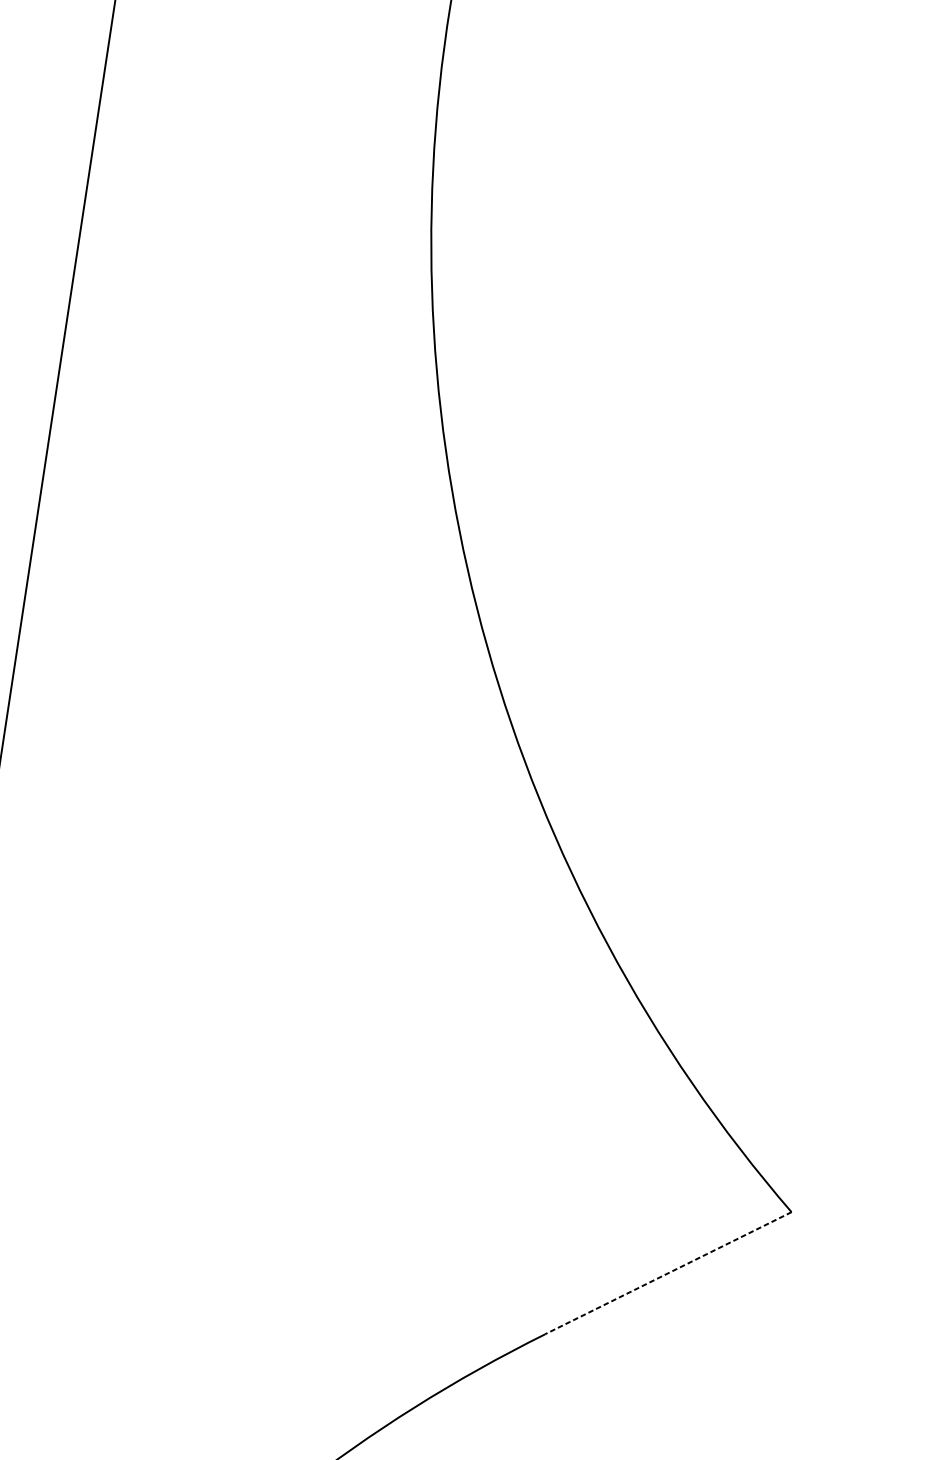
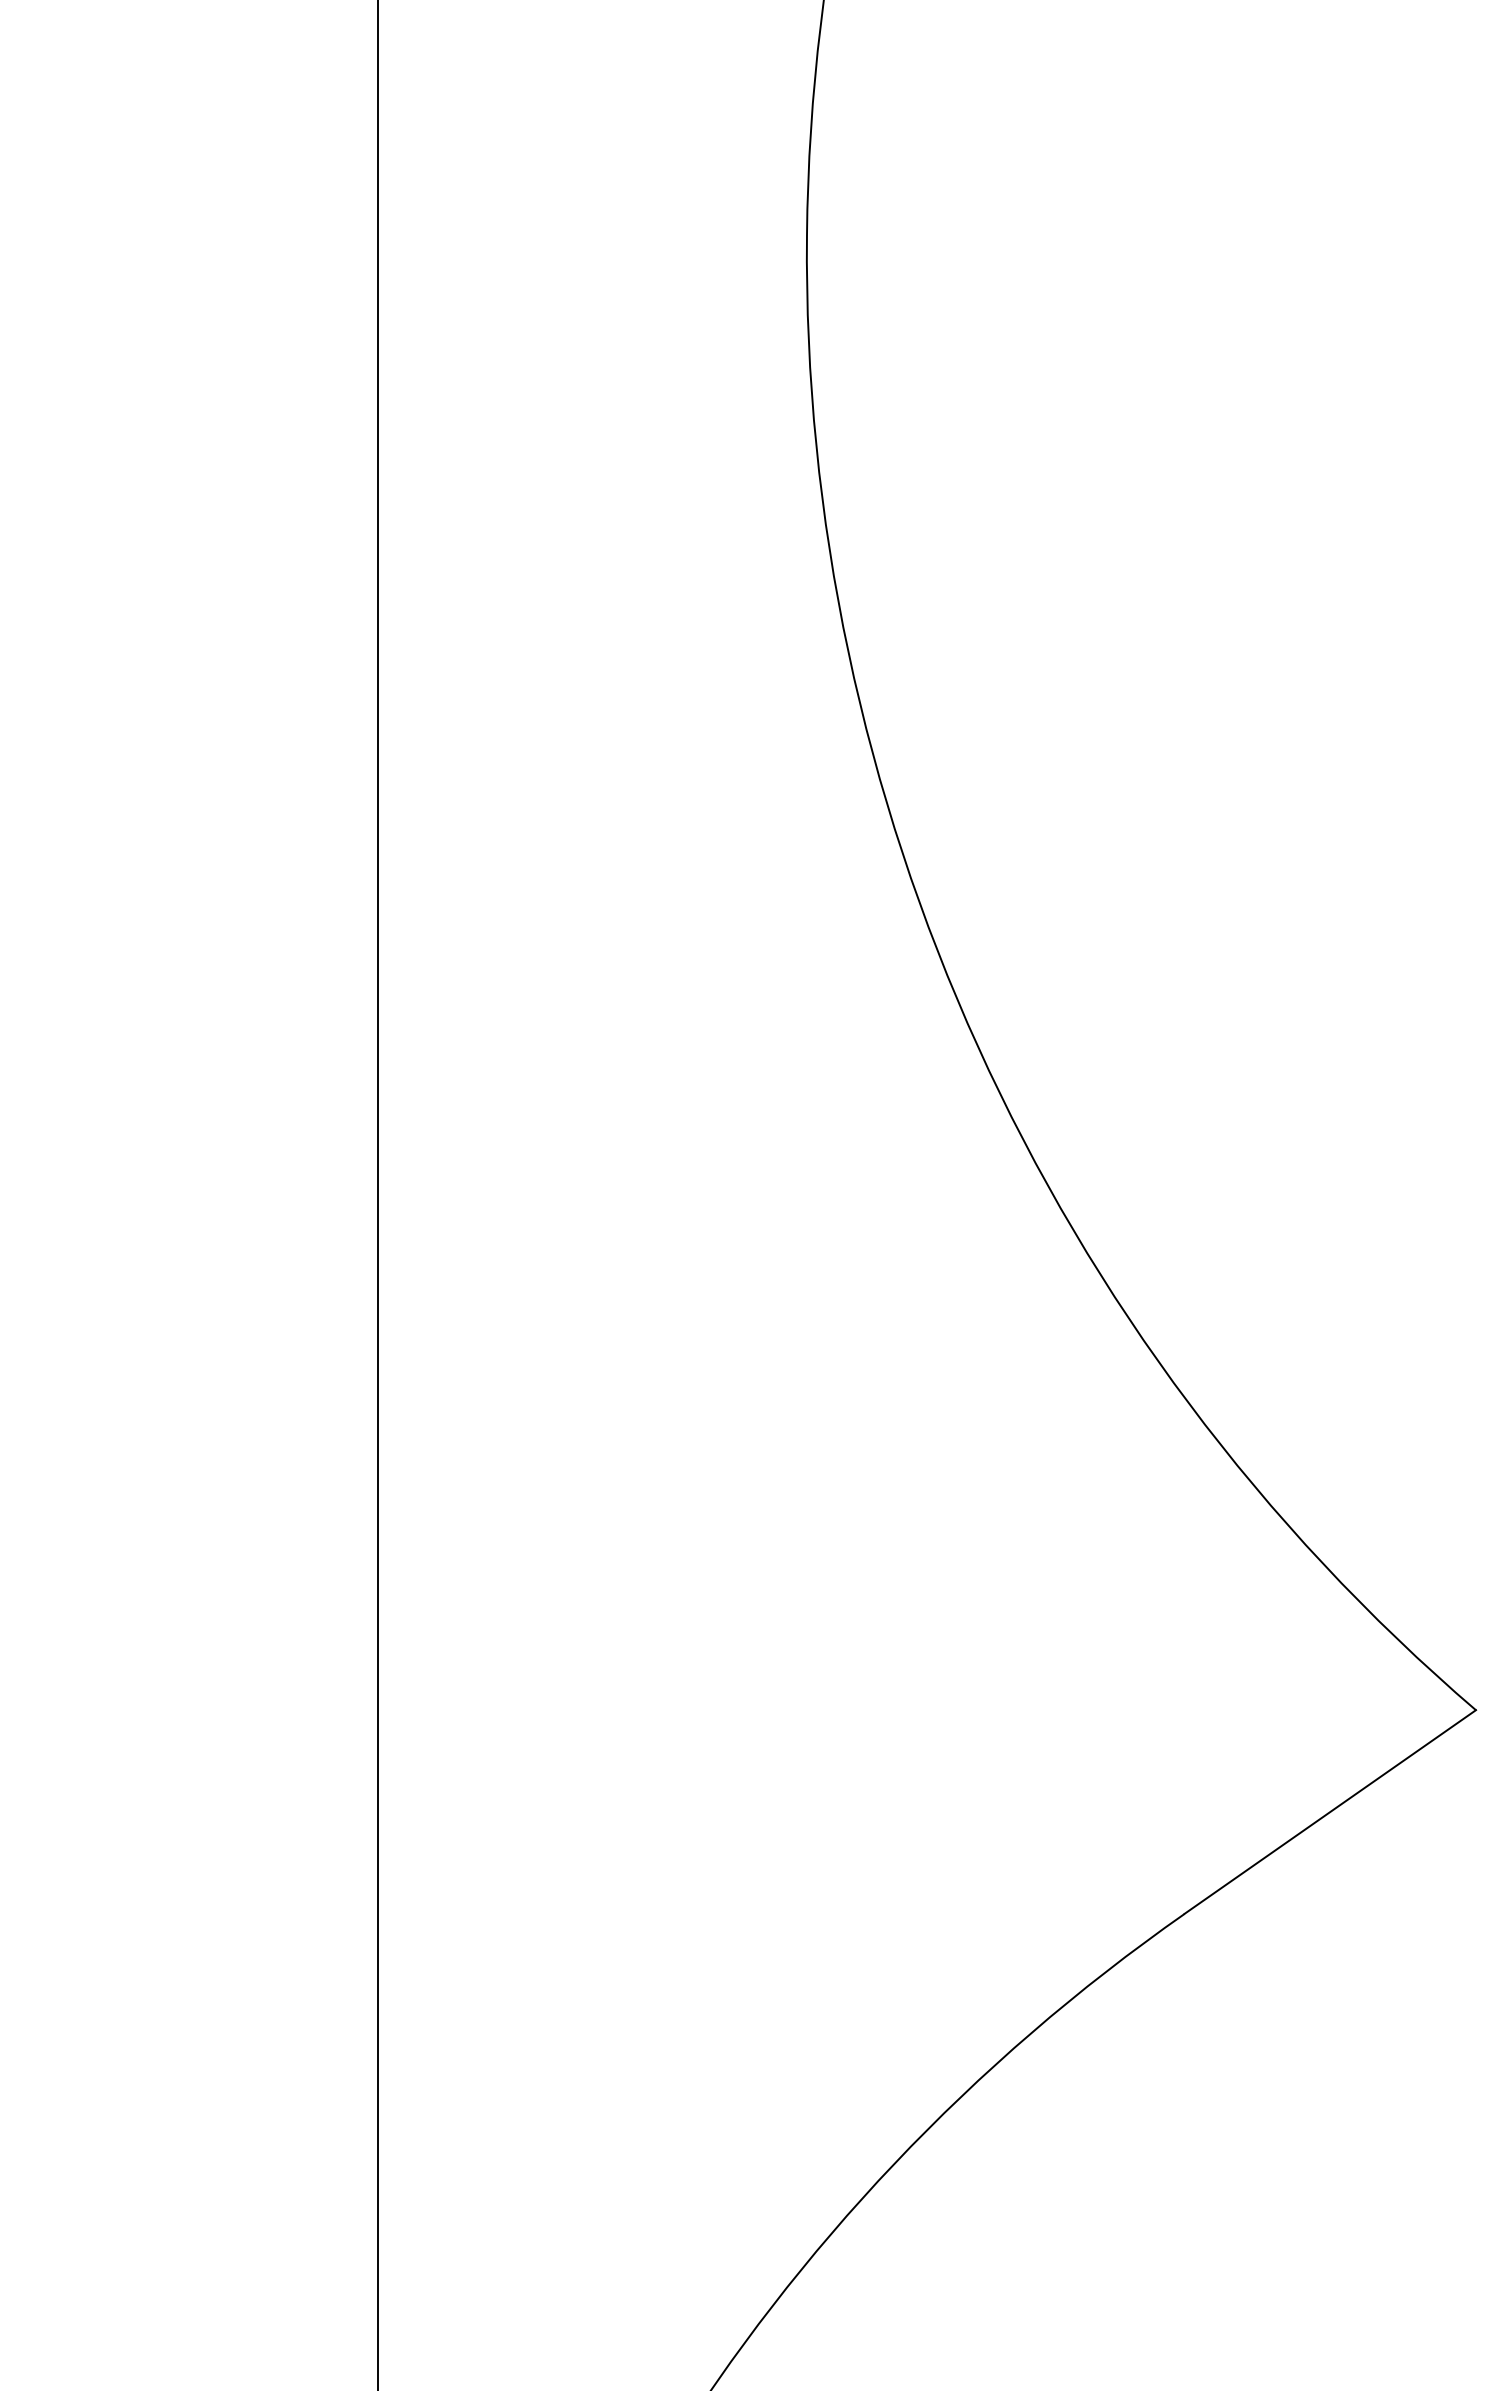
line: (668, 1272) -> (1330, 1811), dashed -> solid

